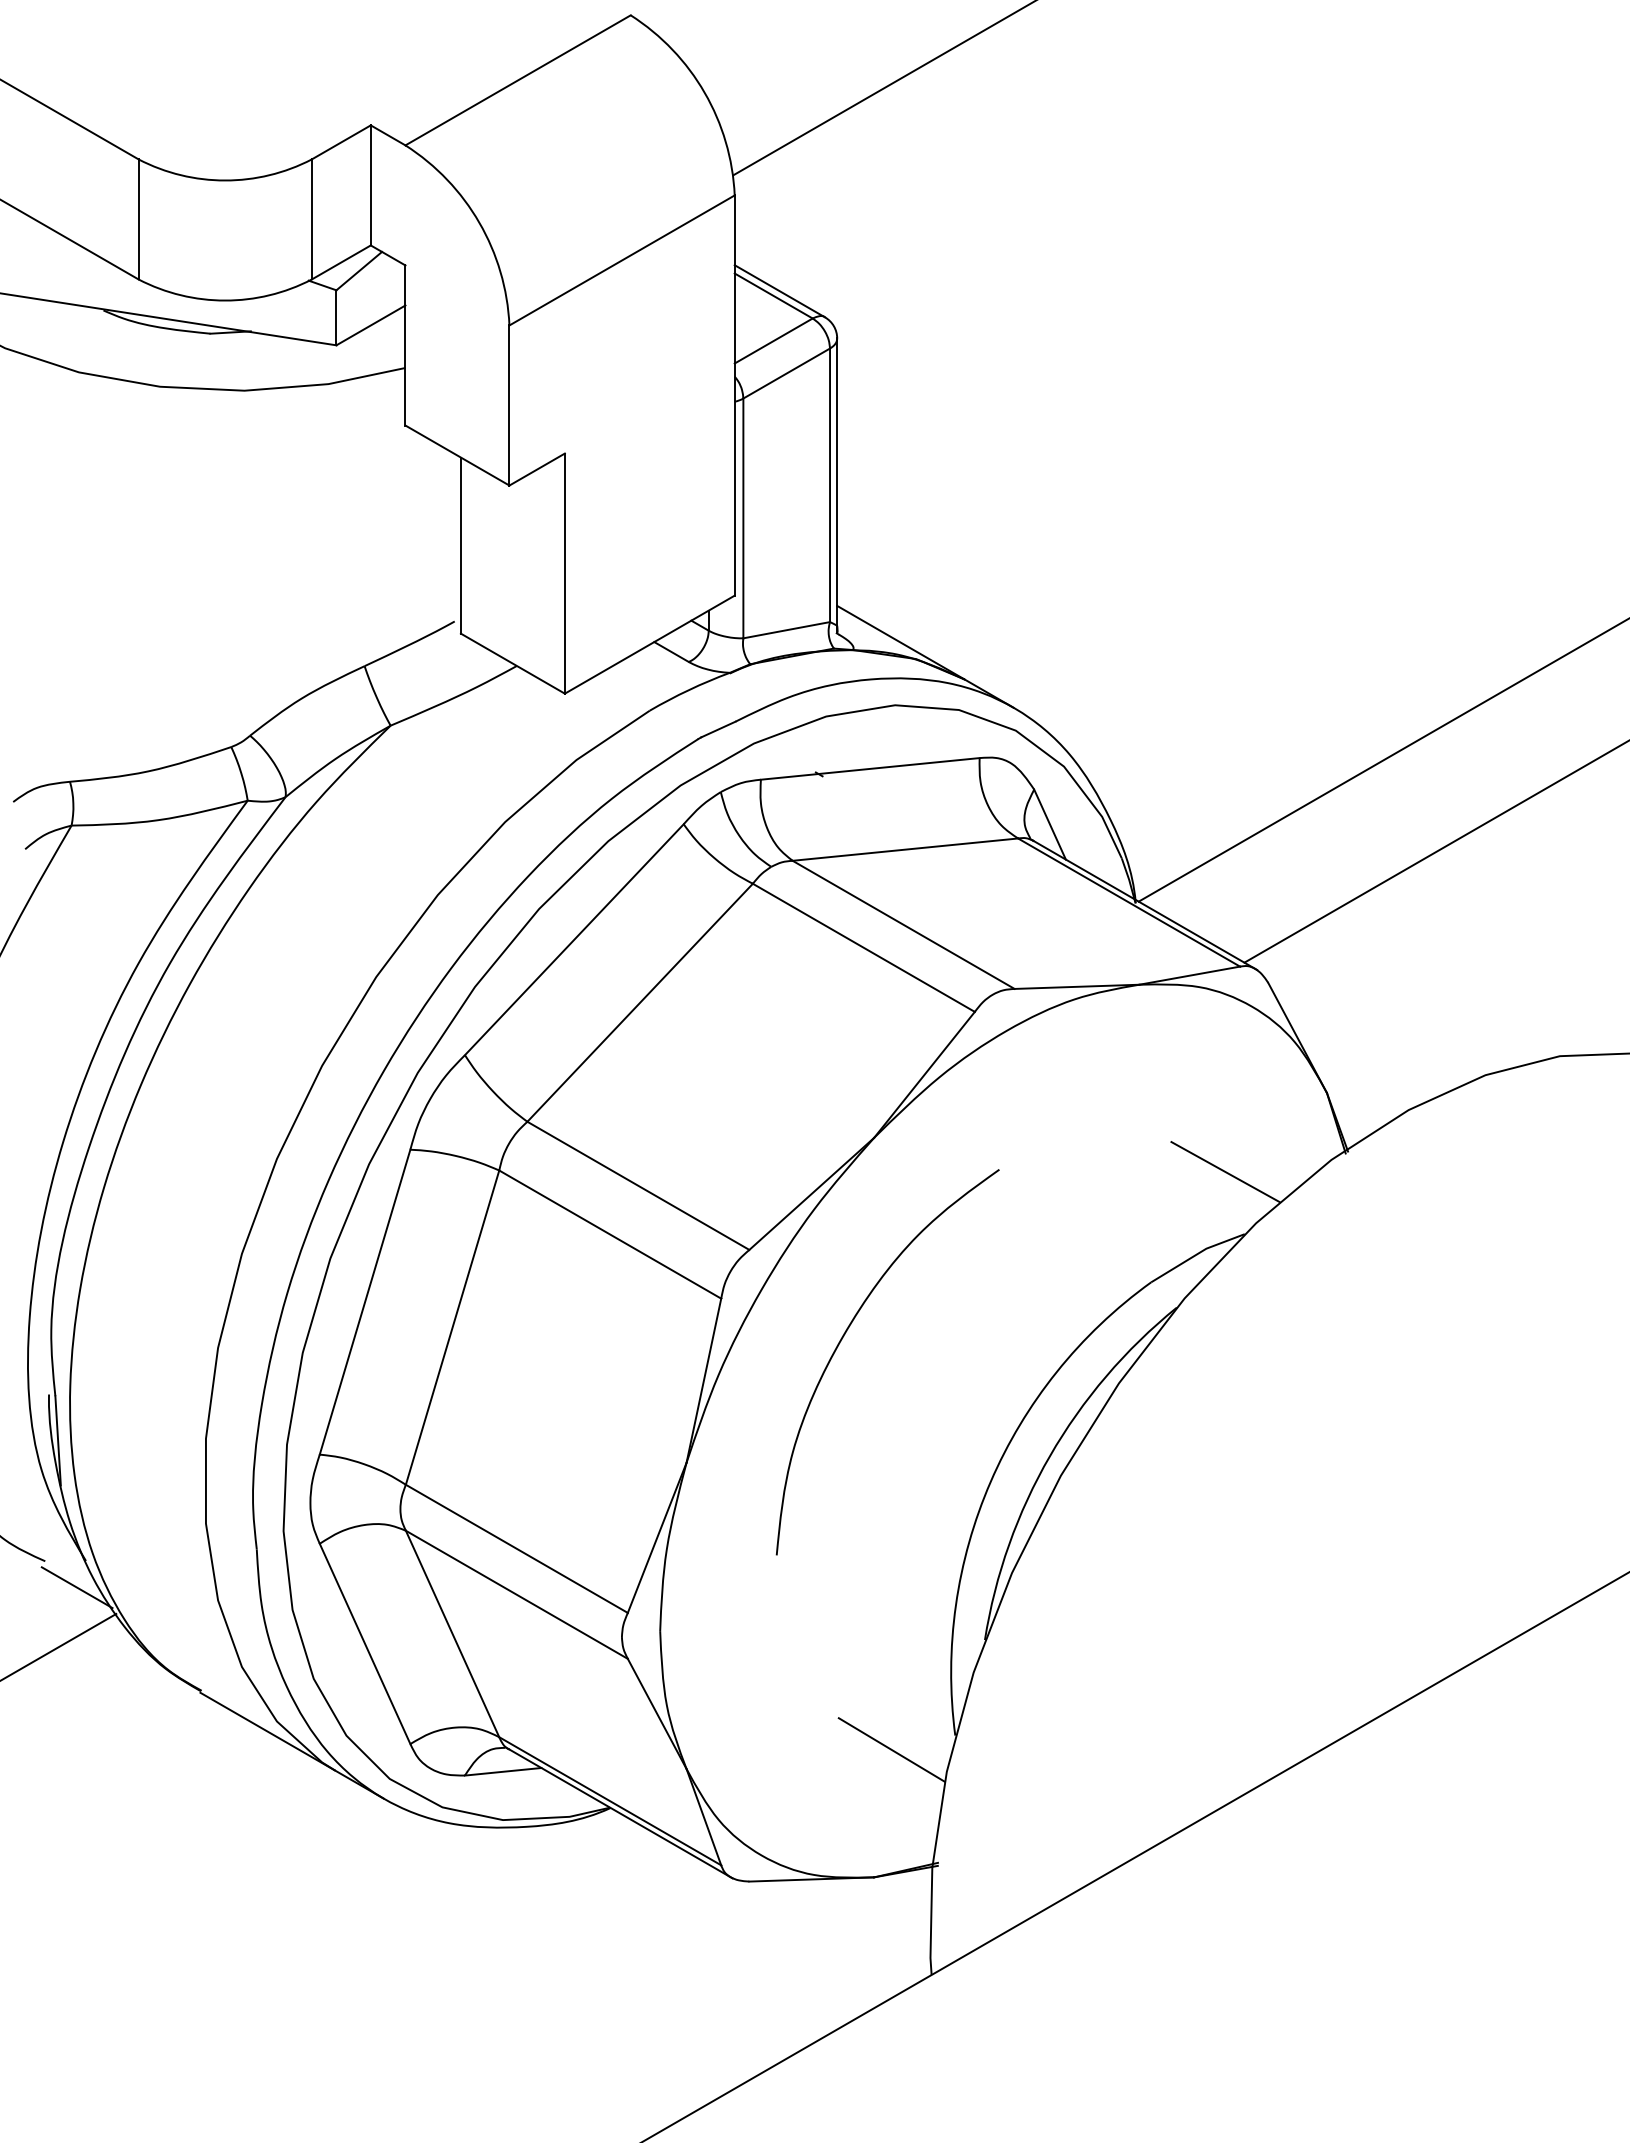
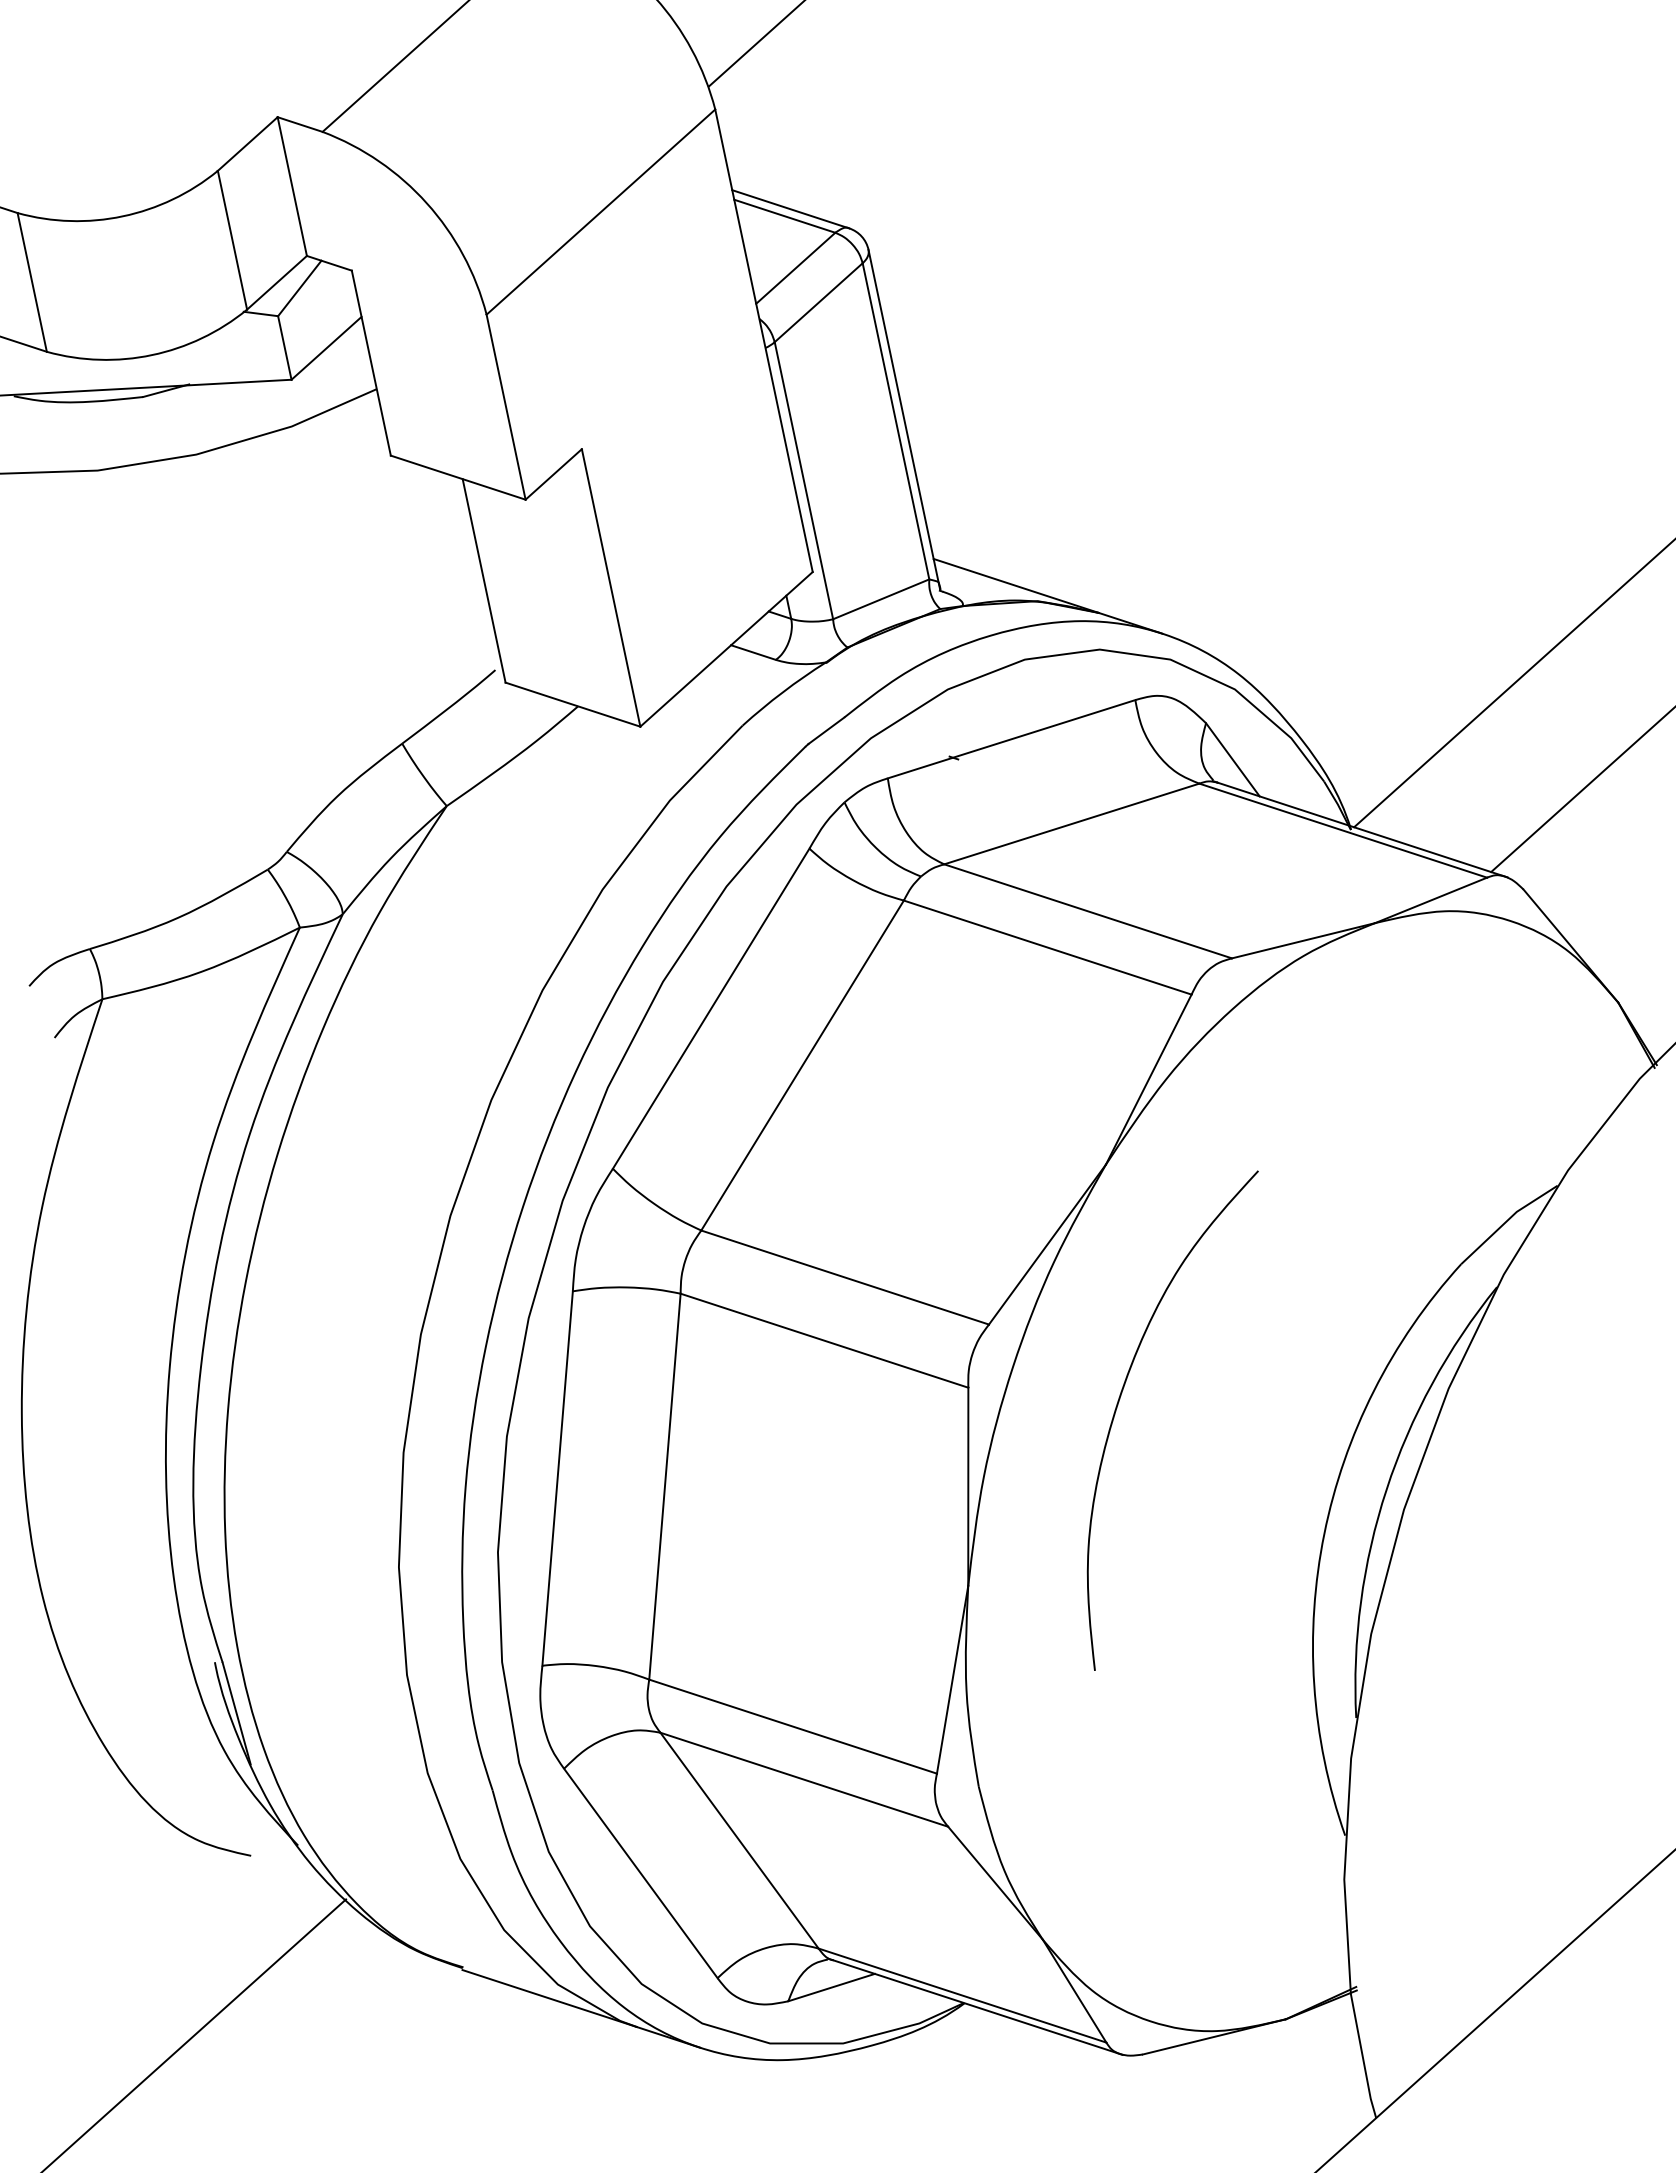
line: (1225, 1171) -> (1520, 1117), removed
line: (76, 1587) -> (293, 1878), removed
line: (891, 1749) -> (1274, 1867), removed

